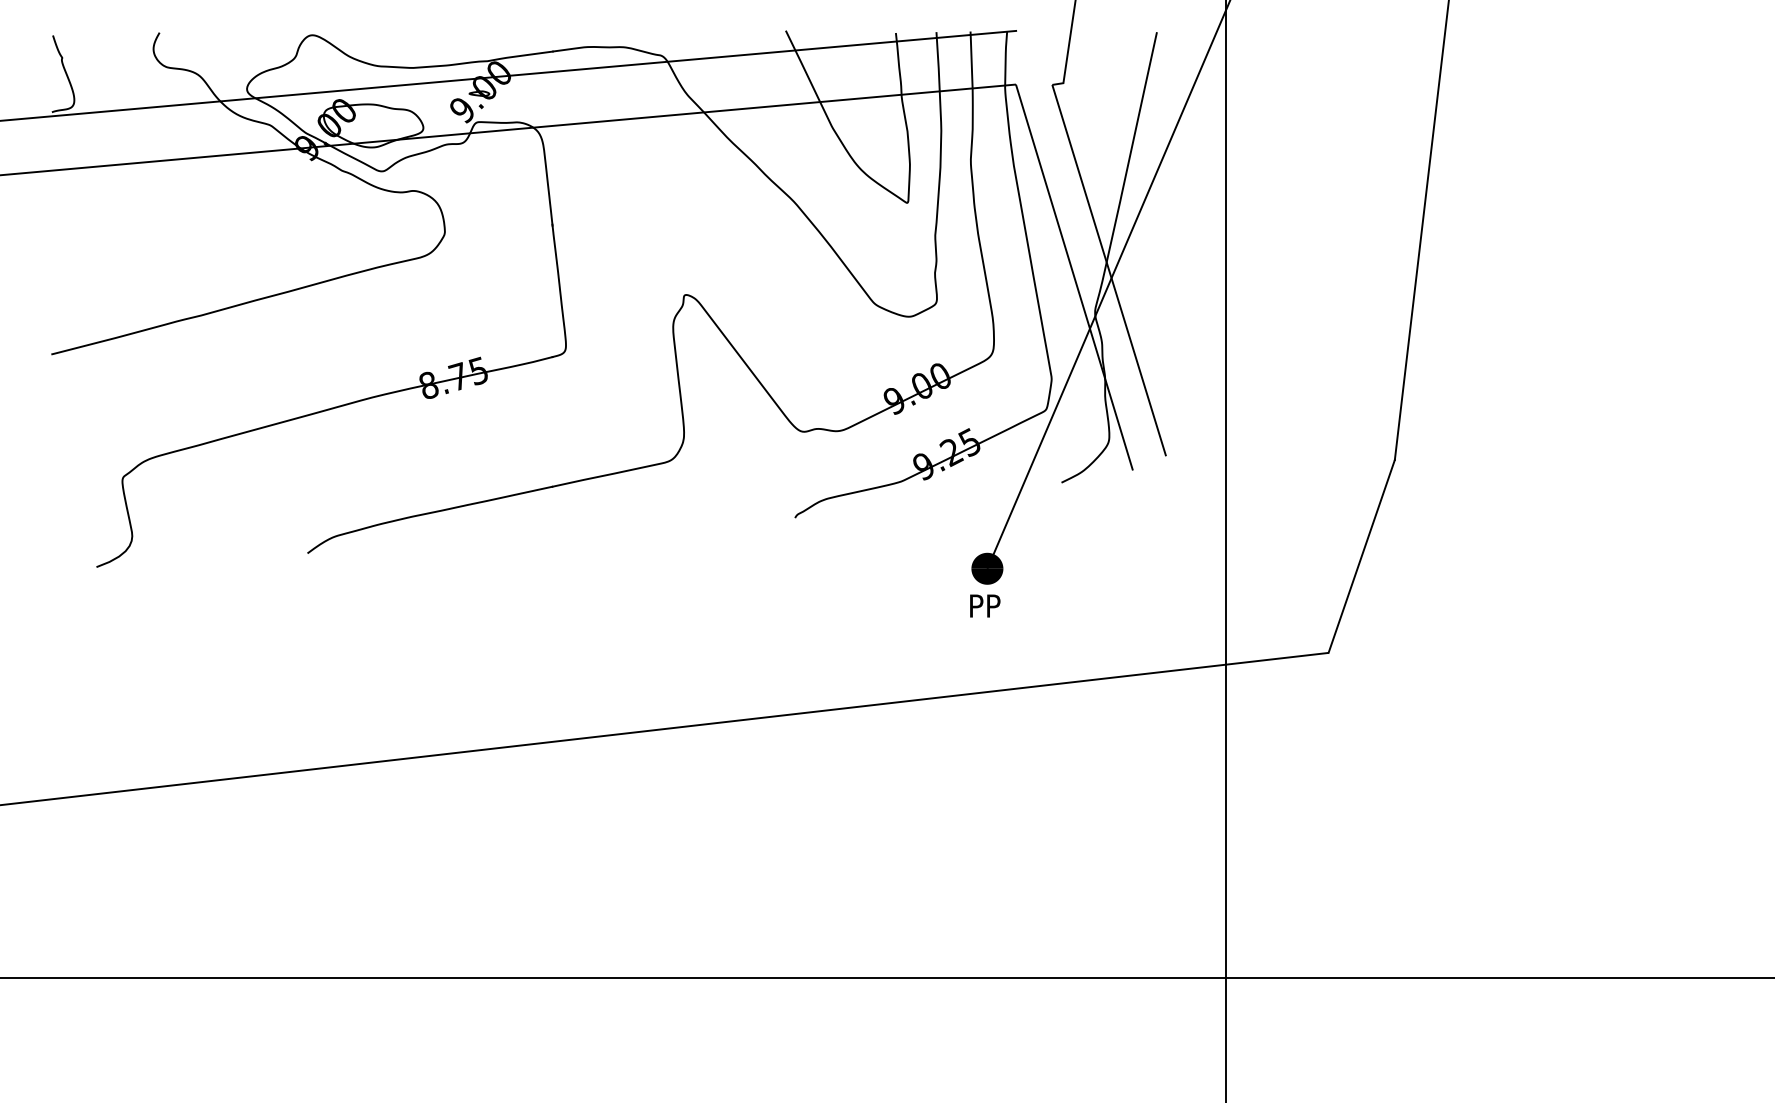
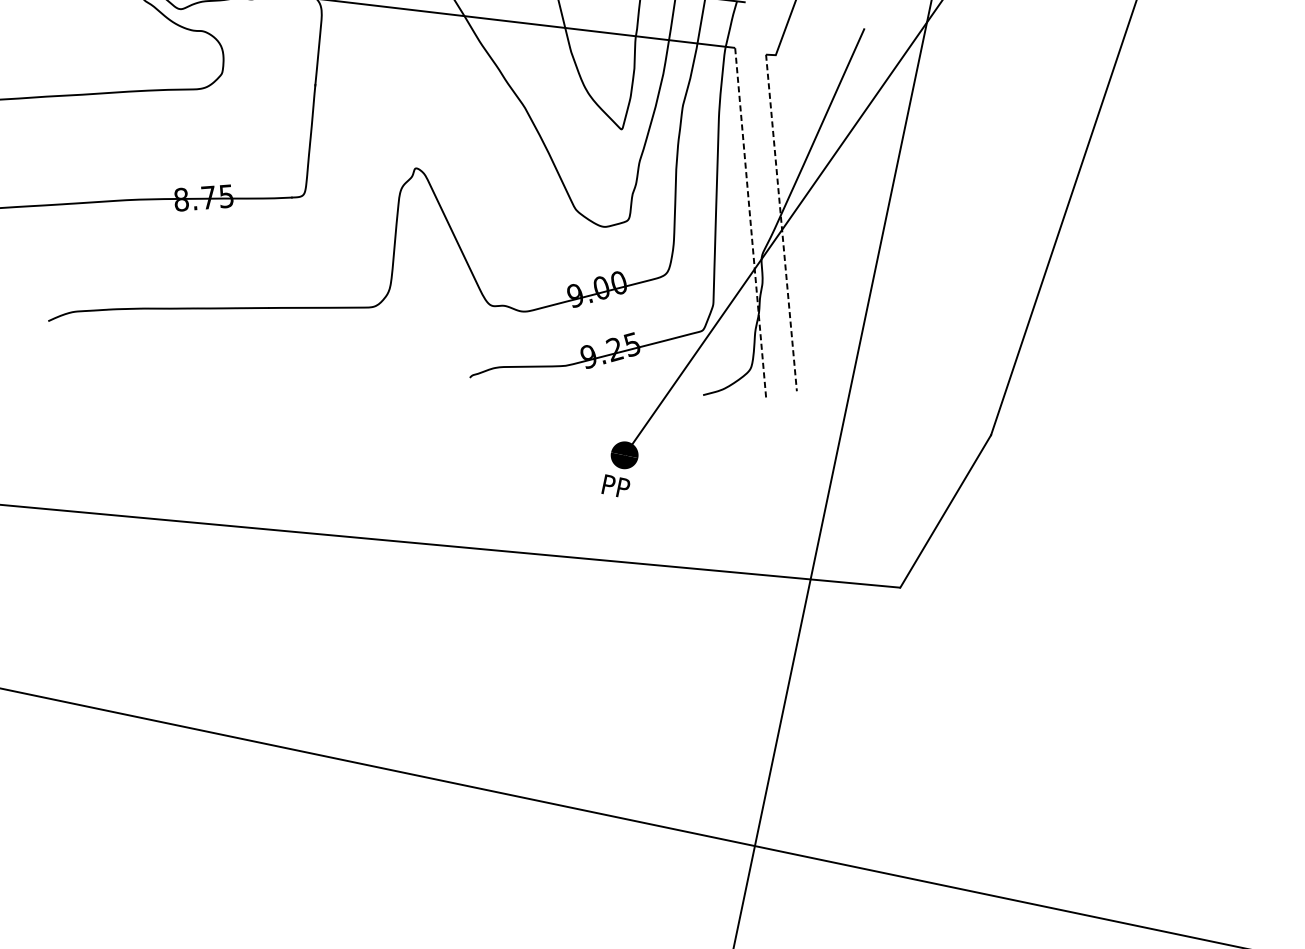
line: (1109, 271) -> (781, 223), solid -> dashed
line: (1074, 277) -> (750, 222), solid -> dashed

